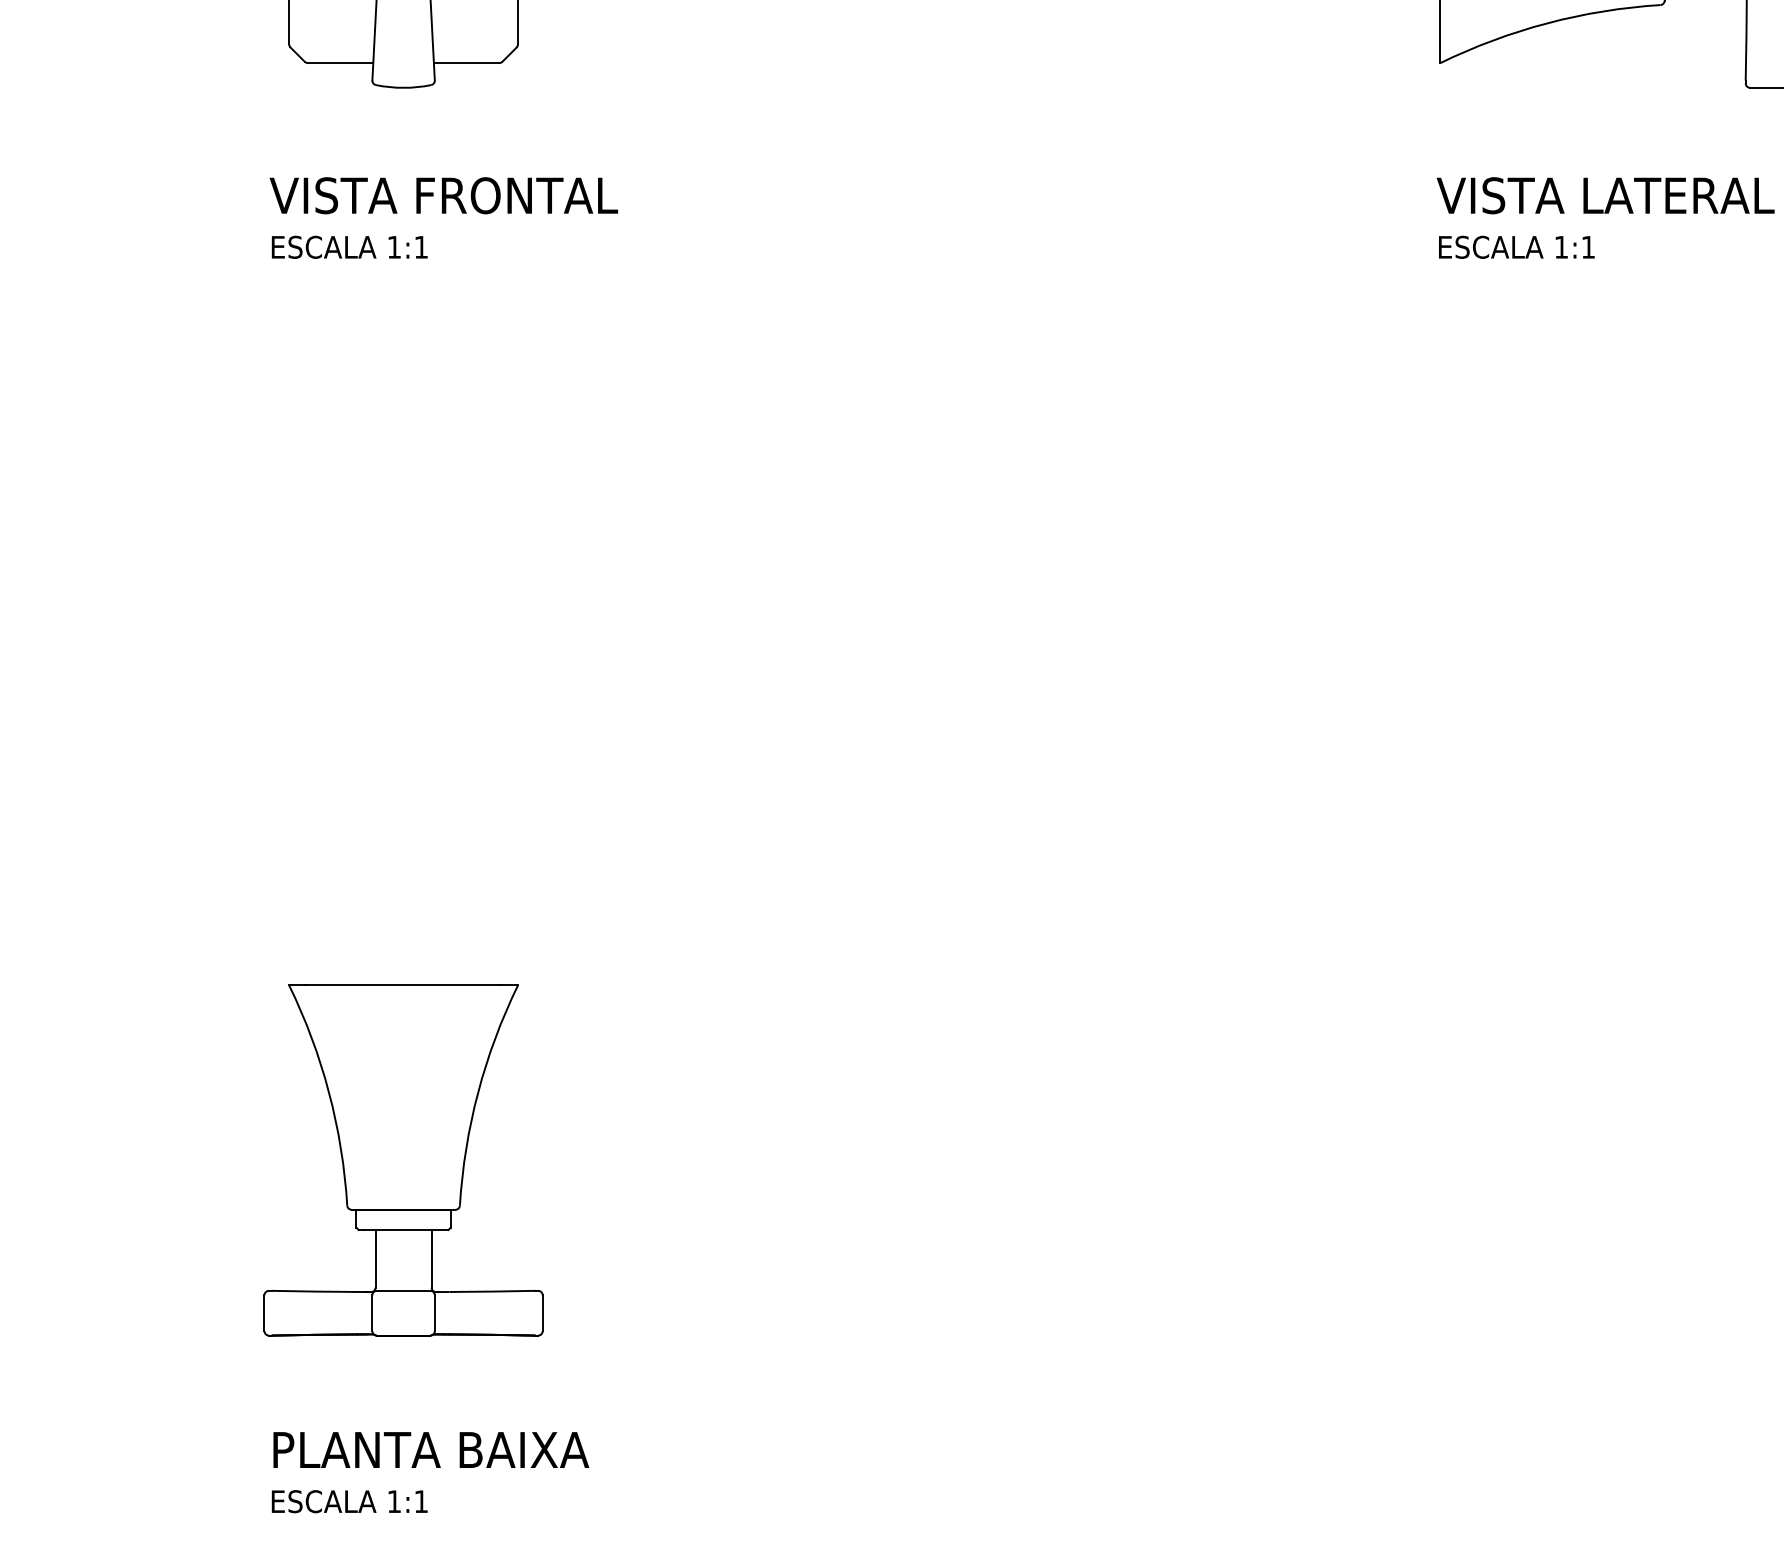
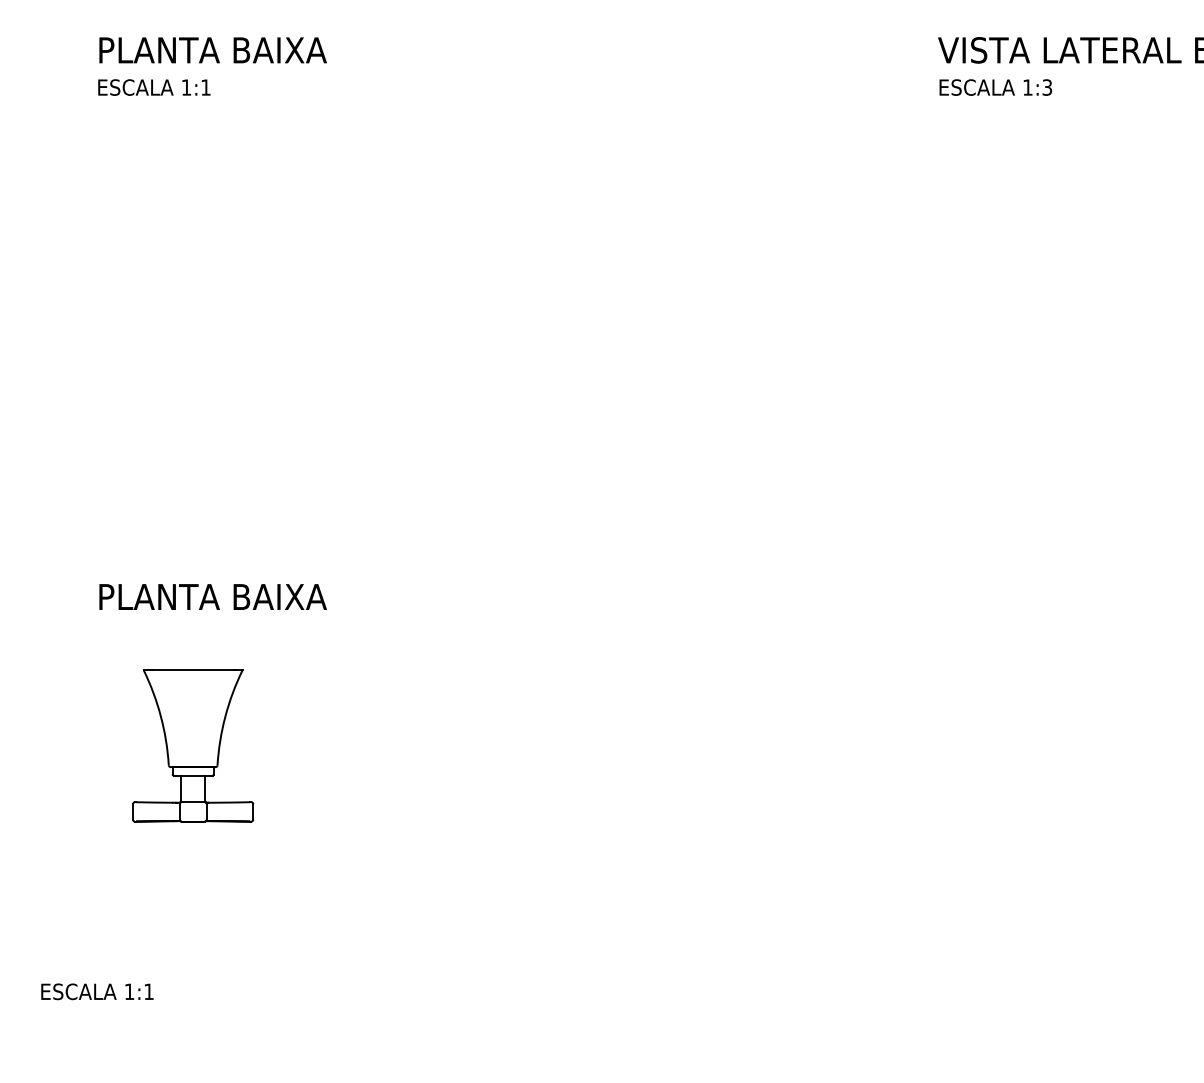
text: (443, 195) -> (221, 50), VISTA FRONTAL -> PLANTA BAIXA
text: (1587, 246) -> (1046, 86), 1:1 -> 1:3
part: (403, 1160) -> (193, 745), size x0.6
text: (431, 1449) -> (213, 596), moved
text: (349, 1501) -> (97, 991), moved

